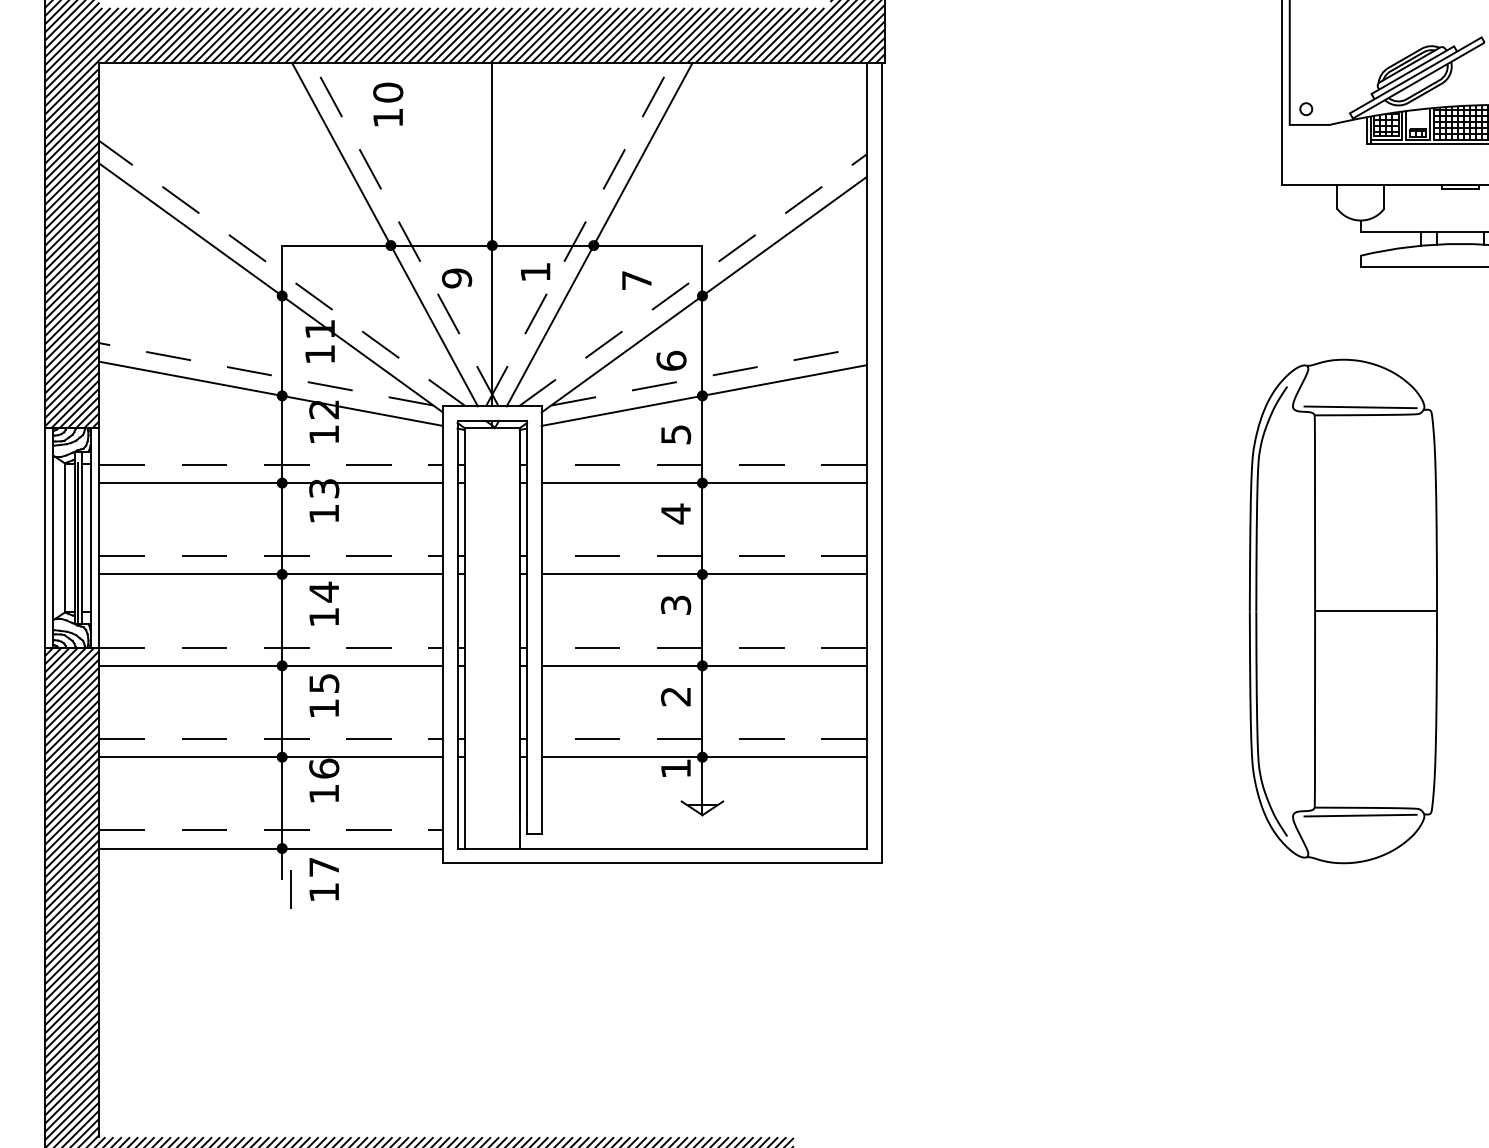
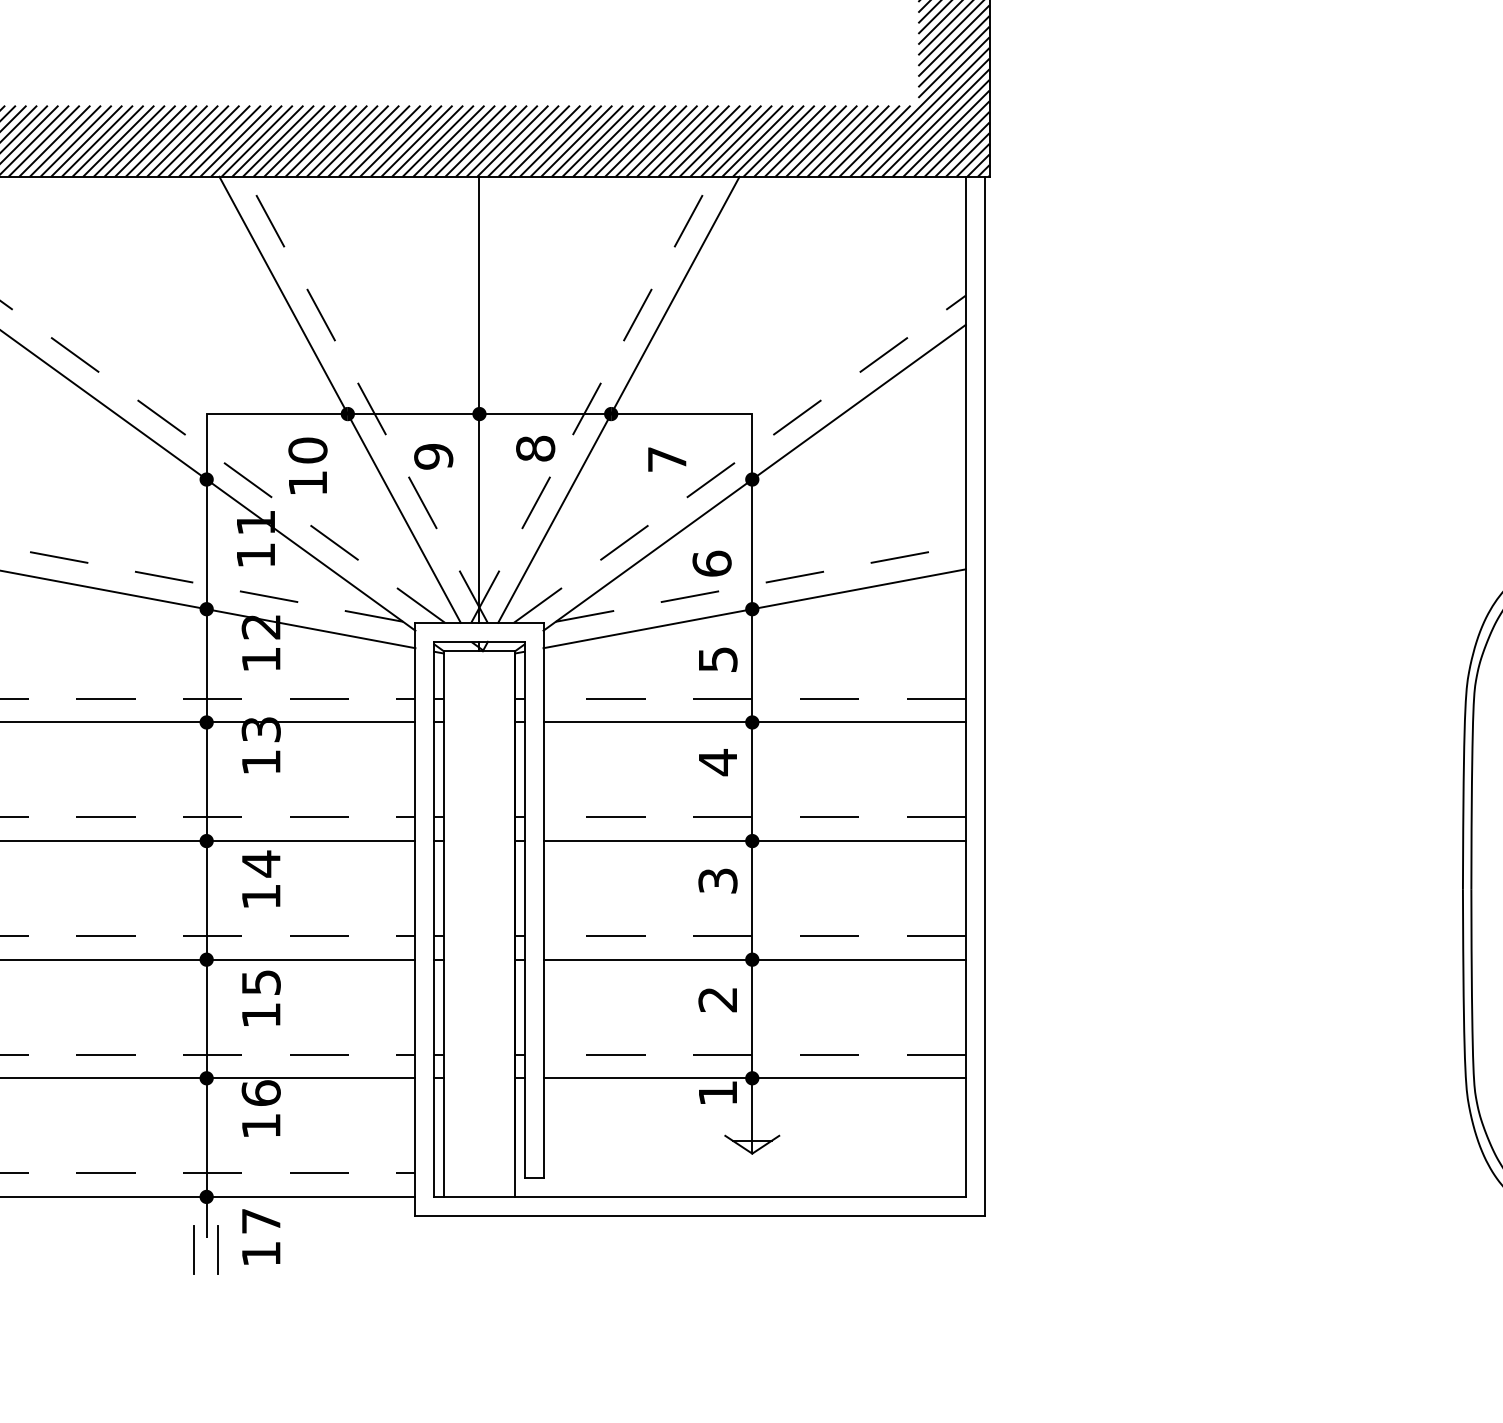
text: (388, 104) -> (308, 465), moved
text: (535, 272) -> (535, 449), 1 -> 8
line: (272, 889) -> (194, 1250), added

